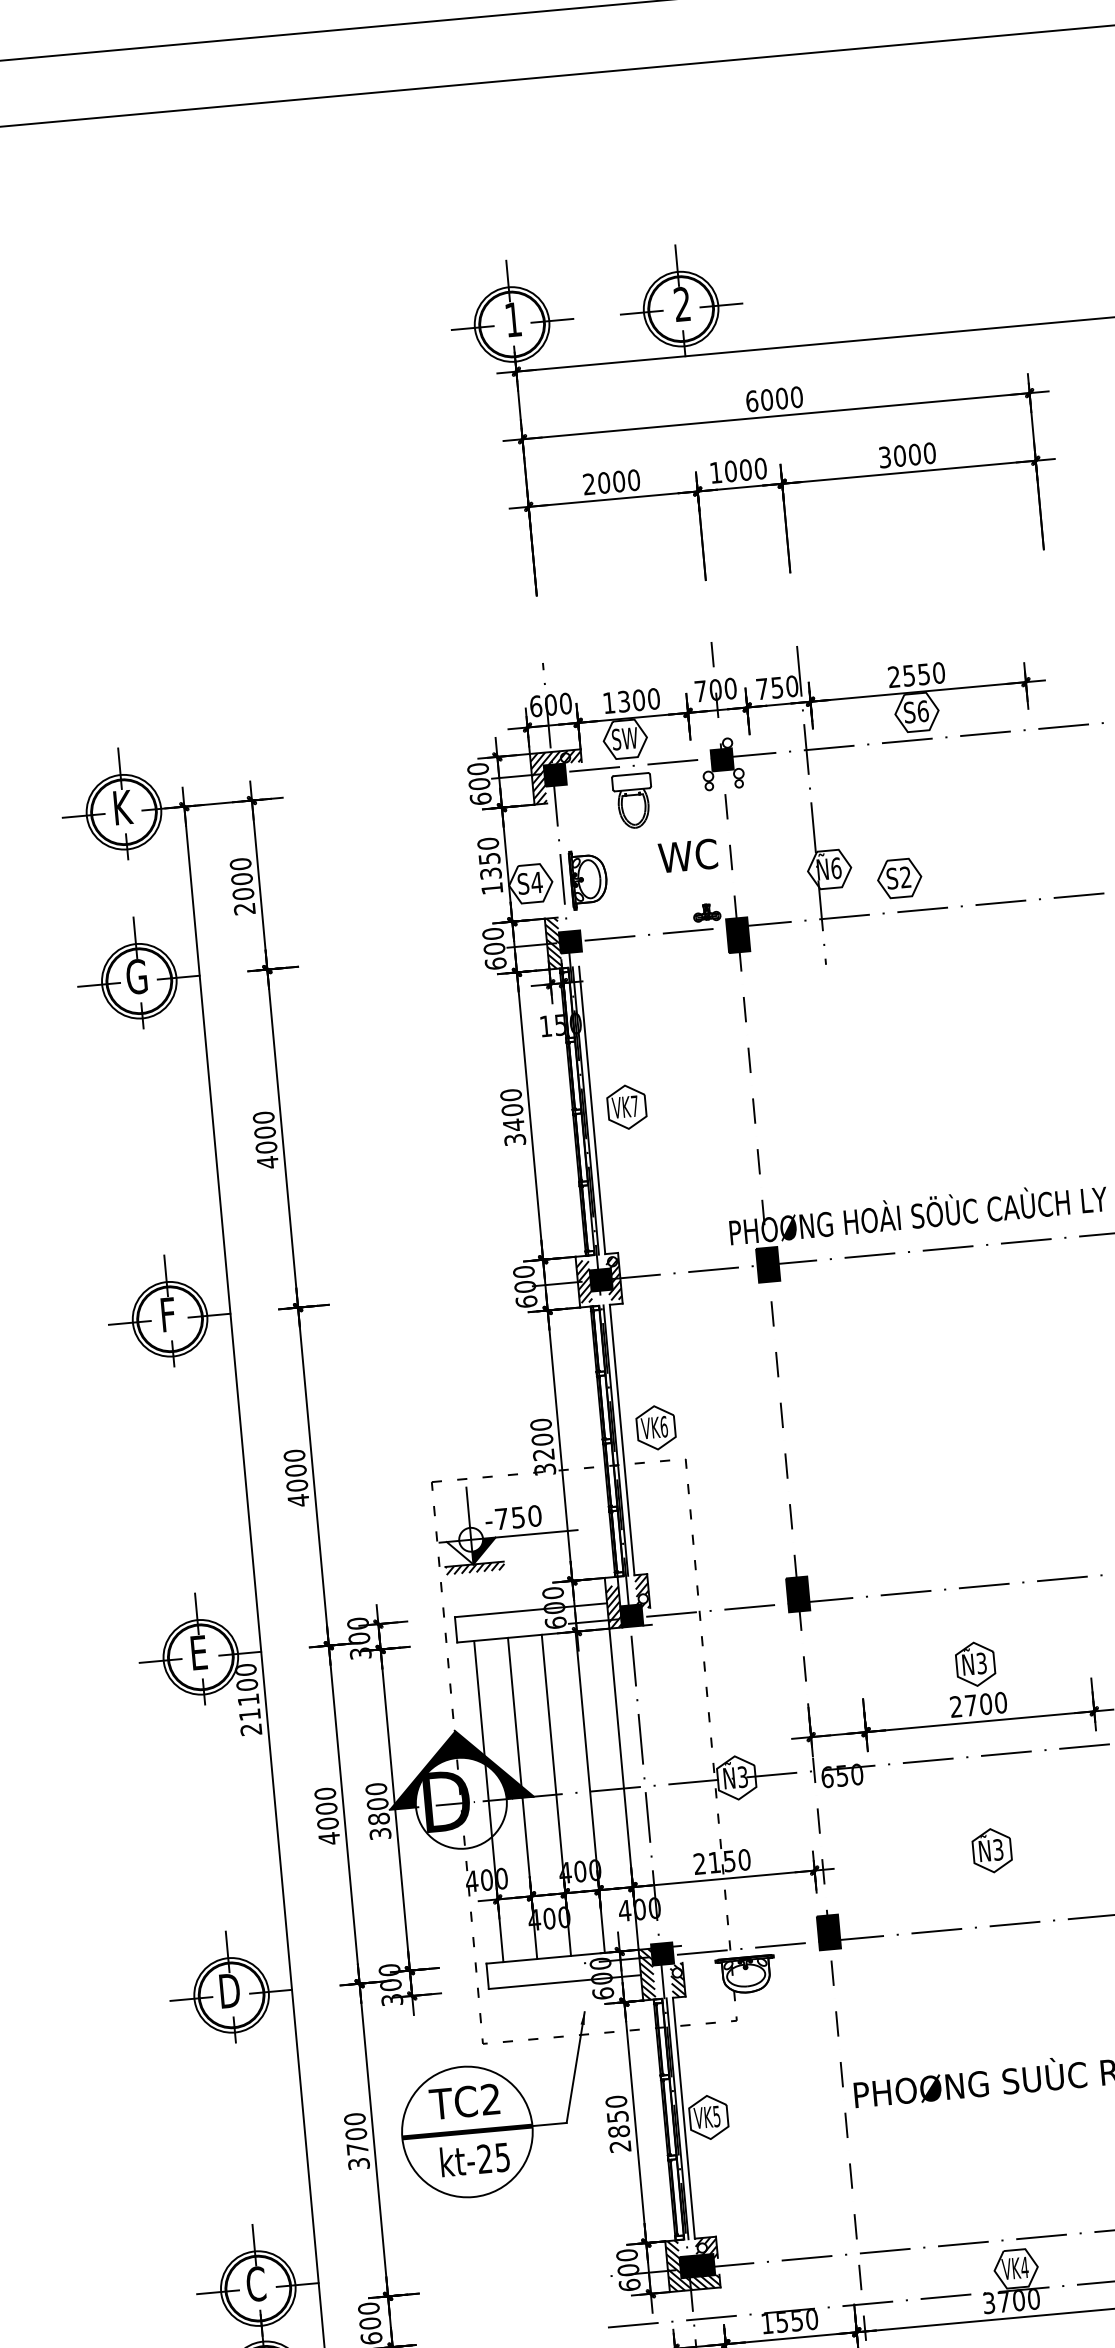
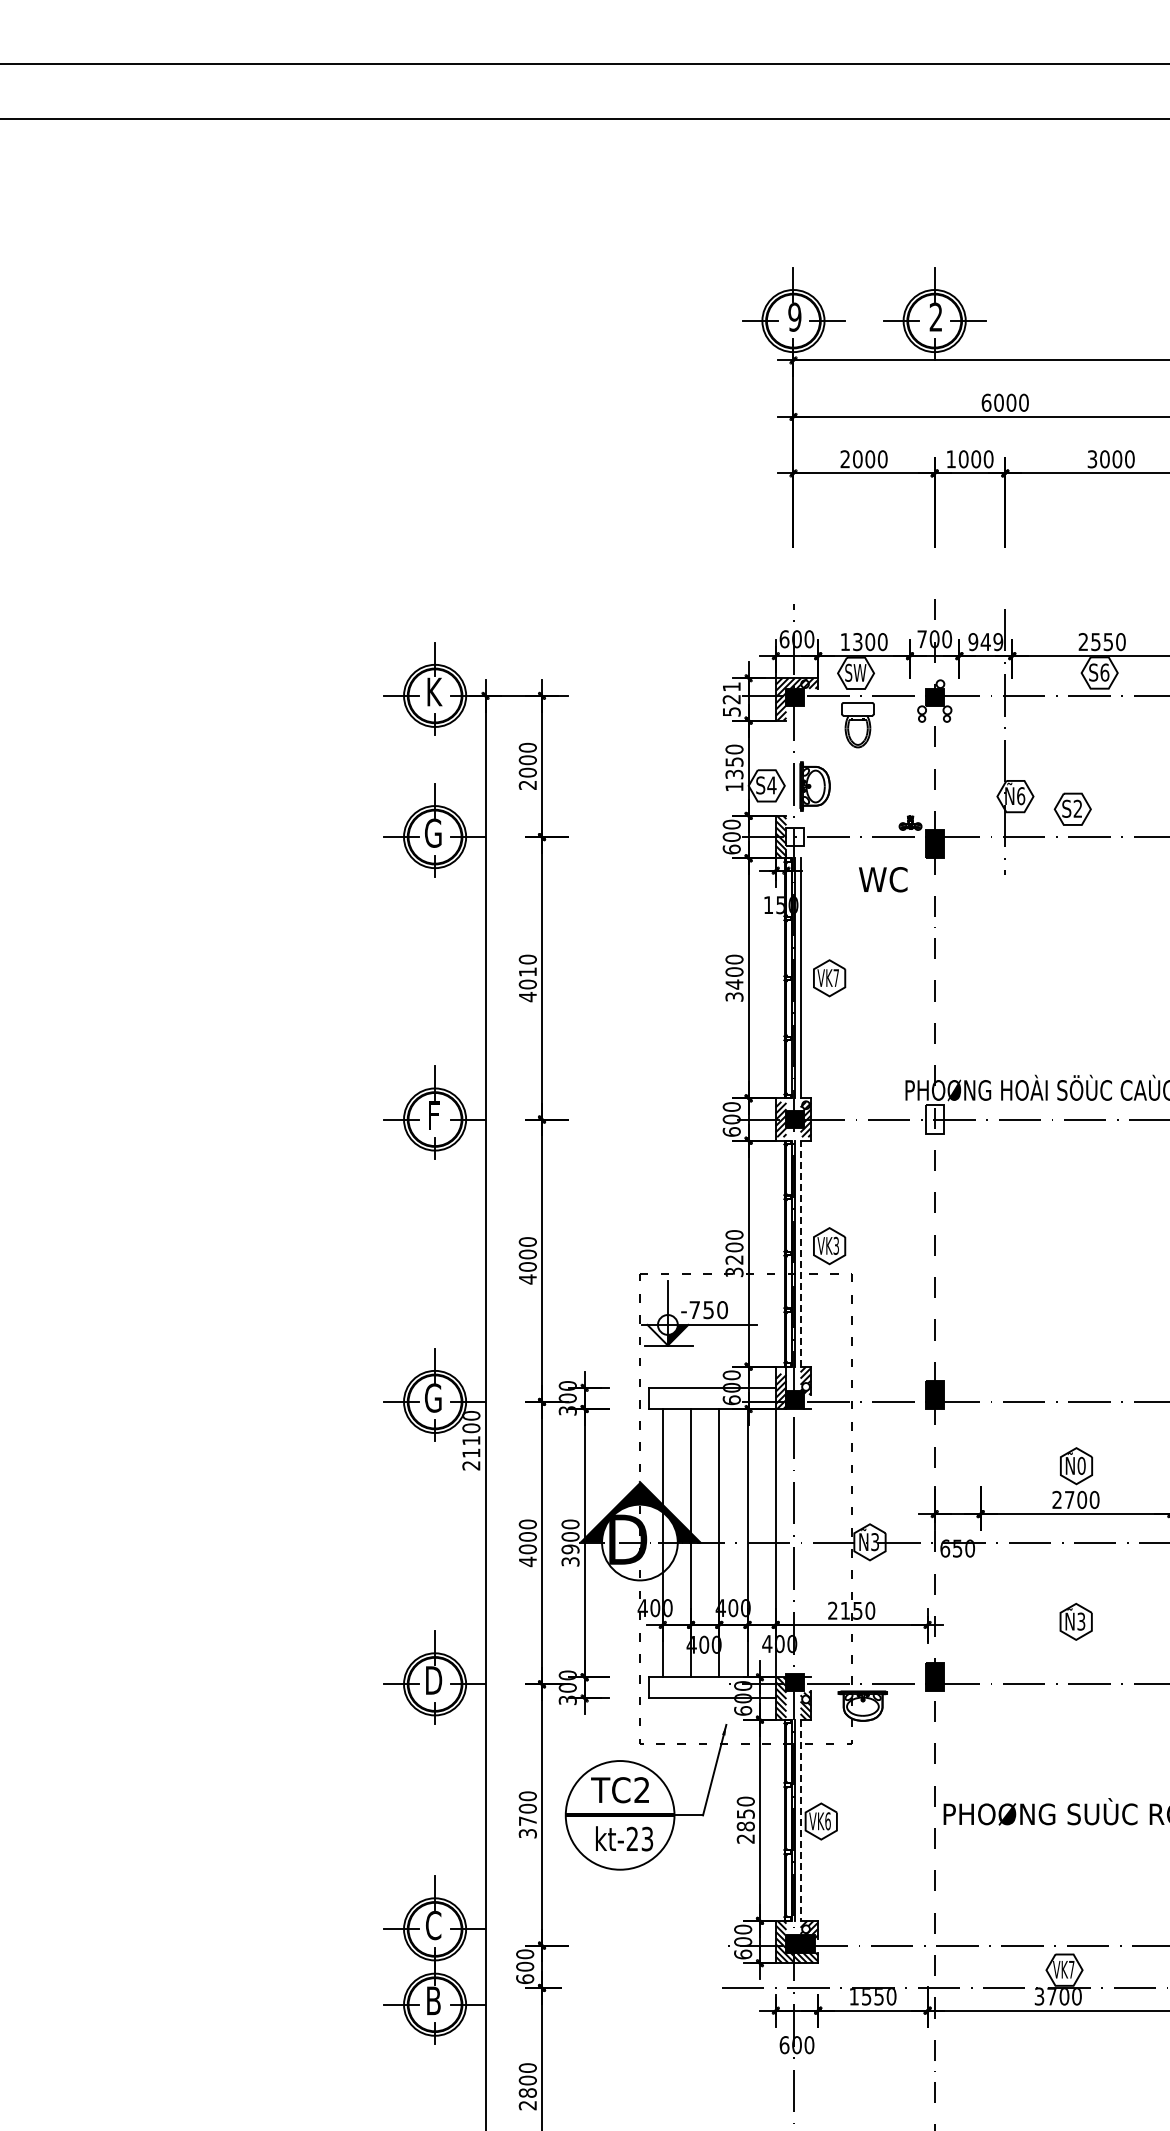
text: (512, 318) -> (794, 316), 1 -> 9
text: (776, 688) -> (985, 642), 750 -> 949
text: (479, 784) -> (731, 699), 600 -> 521
text: (688, 855) -> (883, 879), moved
fill: (570, 941) -> (795, 836), removed
text: (264, 1132) -> (527, 971), 4000 -> 4010
fill: (767, 1264) -> (934, 1119), removed
text: (664, 1426) -> (836, 1245), VK6 -> VK3
line: (622, 1439) -> (800, 1253), solid -> dashed
hatch: (474, 1567) -> (668, 1348), removed
text: (198, 1652) -> (433, 1397), E -> G
text: (981, 1662) -> (1081, 1465), Ñ3 -> Ñ0
text: (379, 1819) -> (570, 1549), 3800 -> 3900
text: (716, 2116) -> (827, 1821), VK5 -> VK6
line: (683, 2118) -> (800, 1820), solid -> dashed
text: (502, 2156) -> (647, 1838), kt-25 -> kt-23
text: (1024, 2267) -> (1071, 1969), VK4 -> VK7

